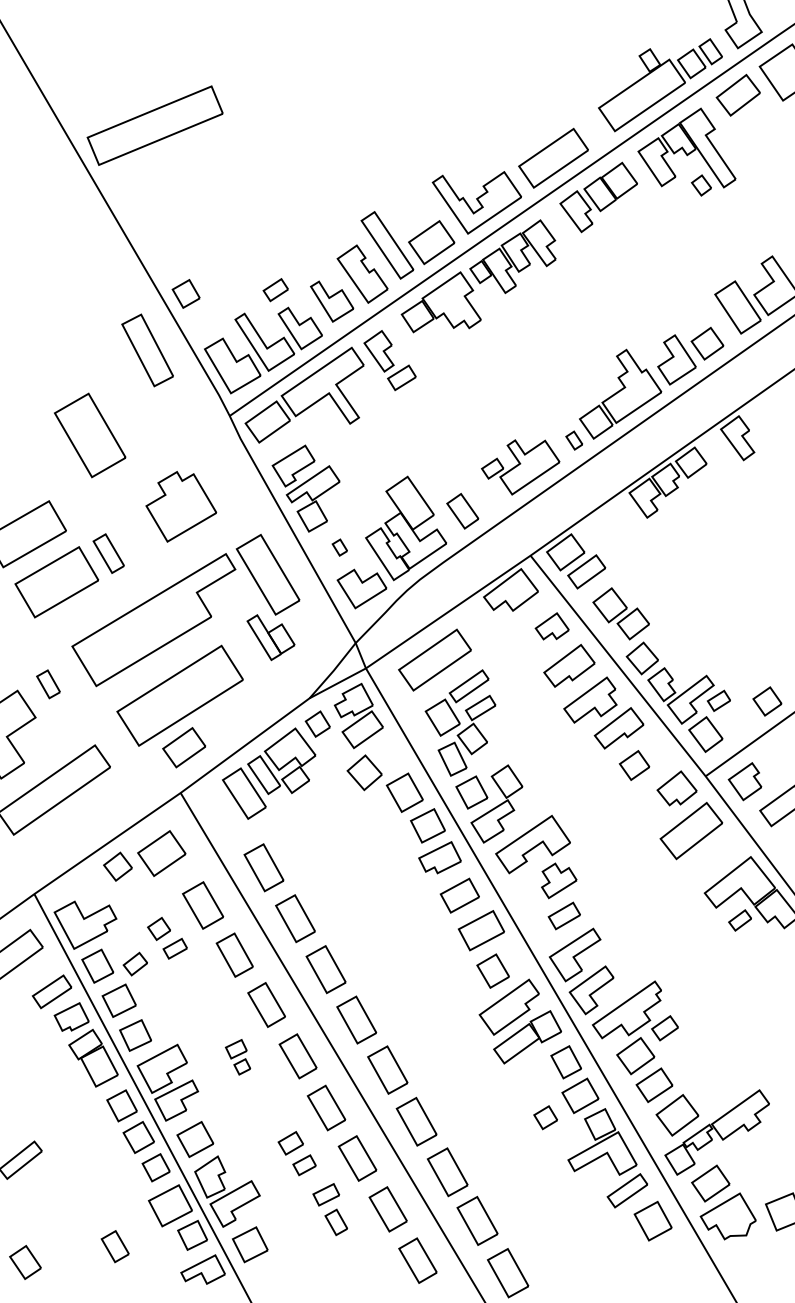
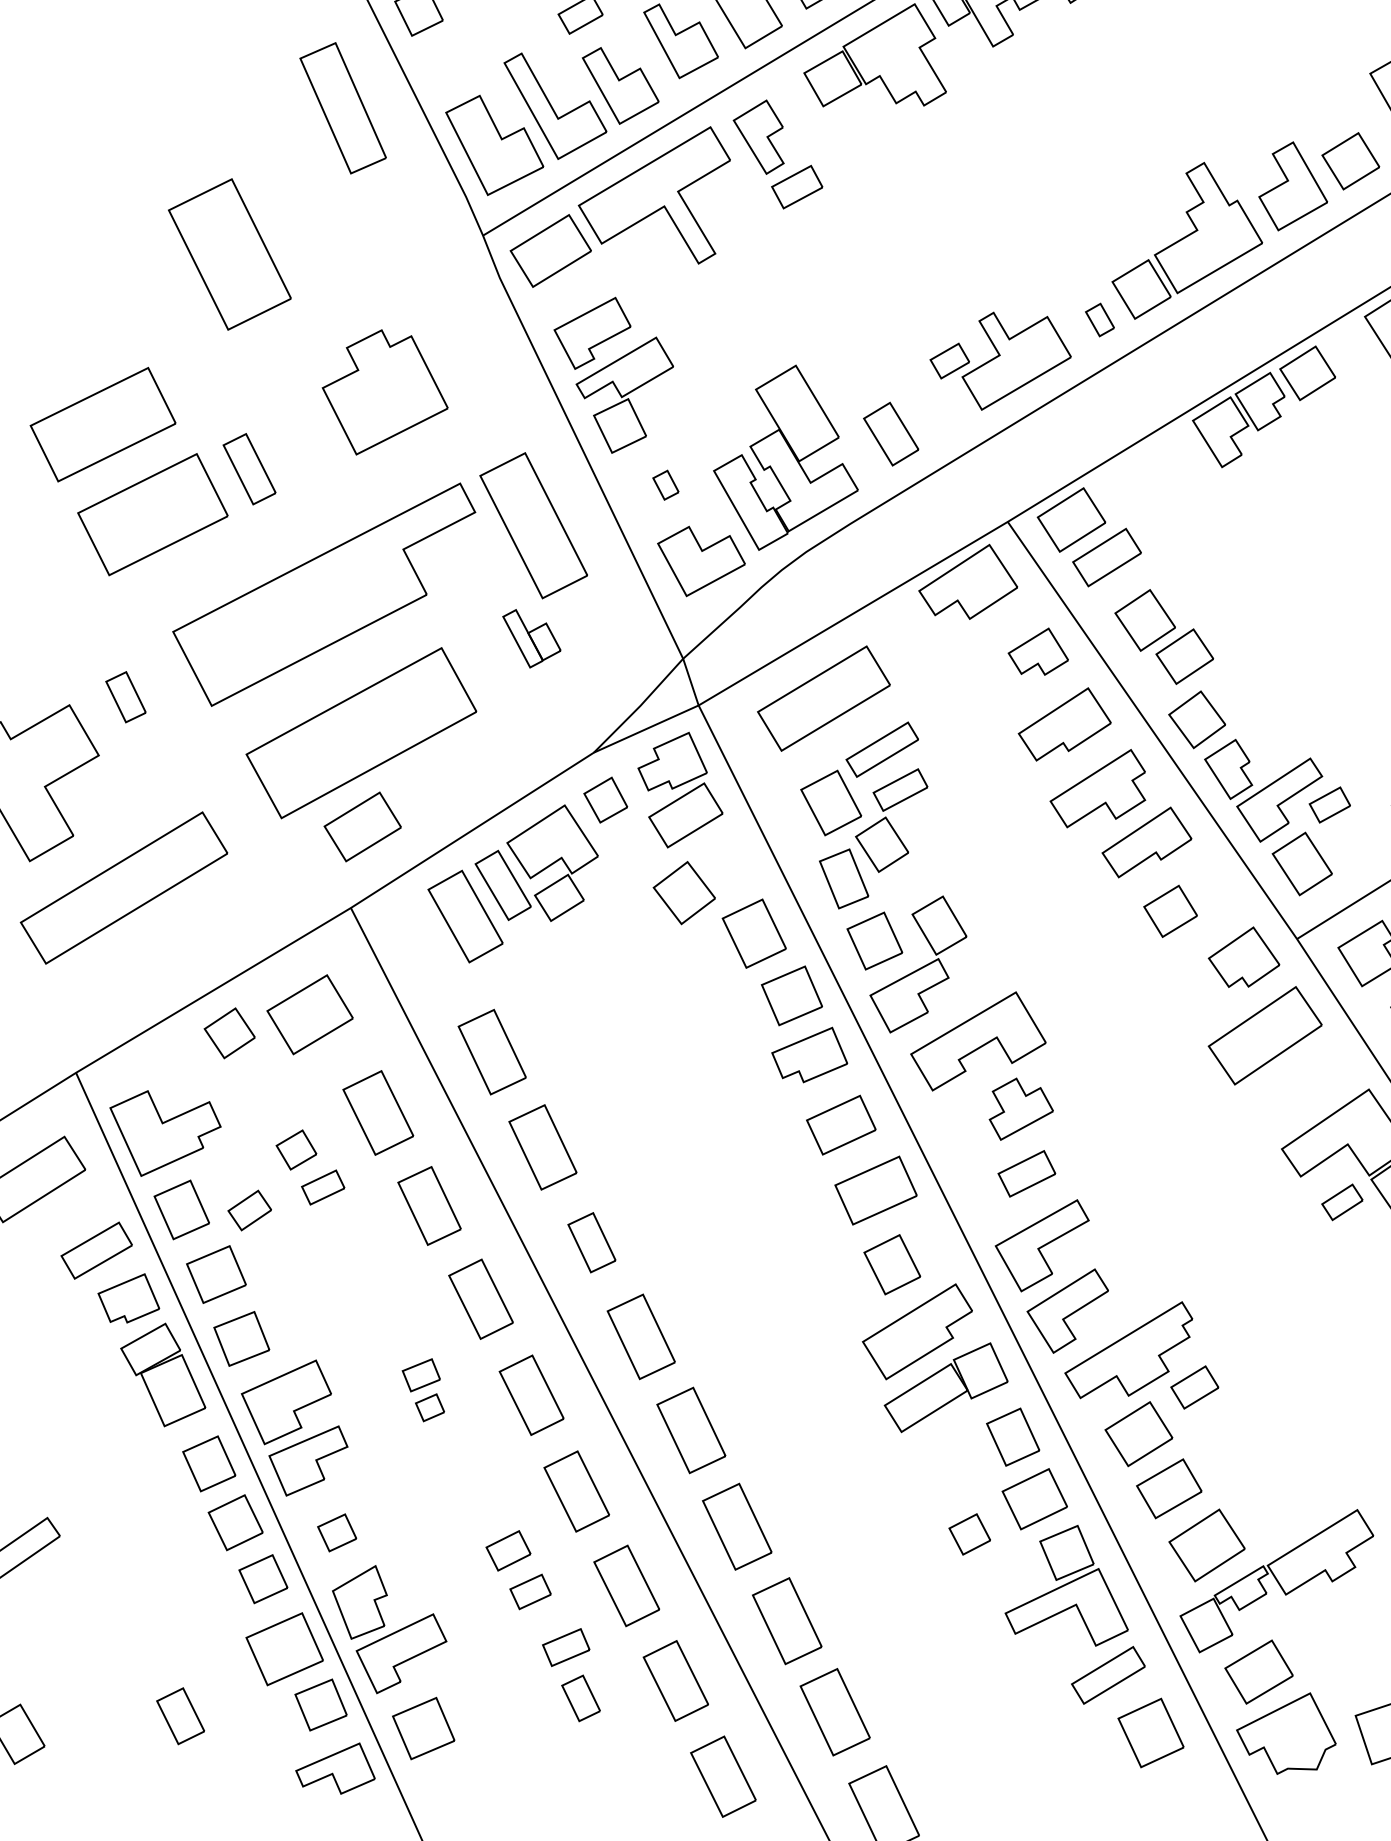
part: (270, 637) -> (530, 638), size x0.7
part: (325, 969) -> (590, 1242), size x0.7
part: (195, 1139) -> (337, 1532), size x0.6

